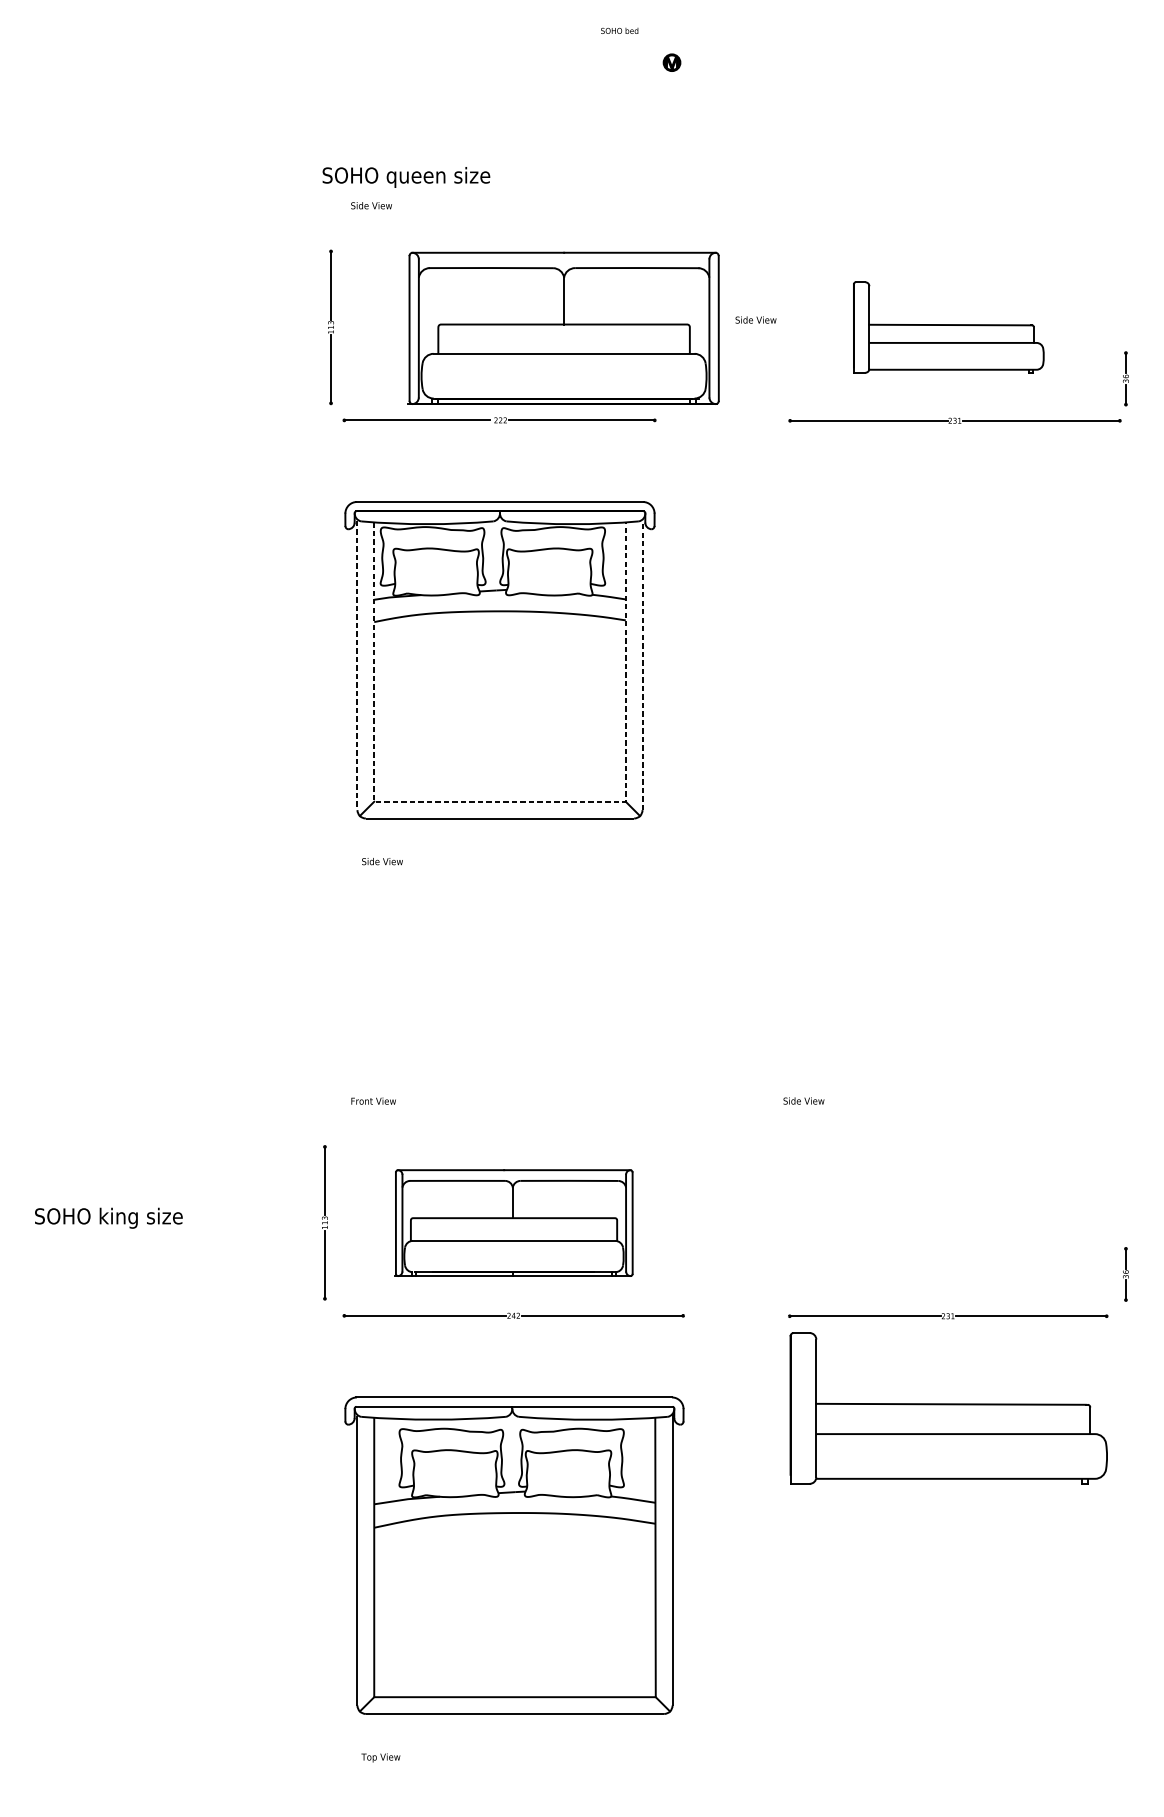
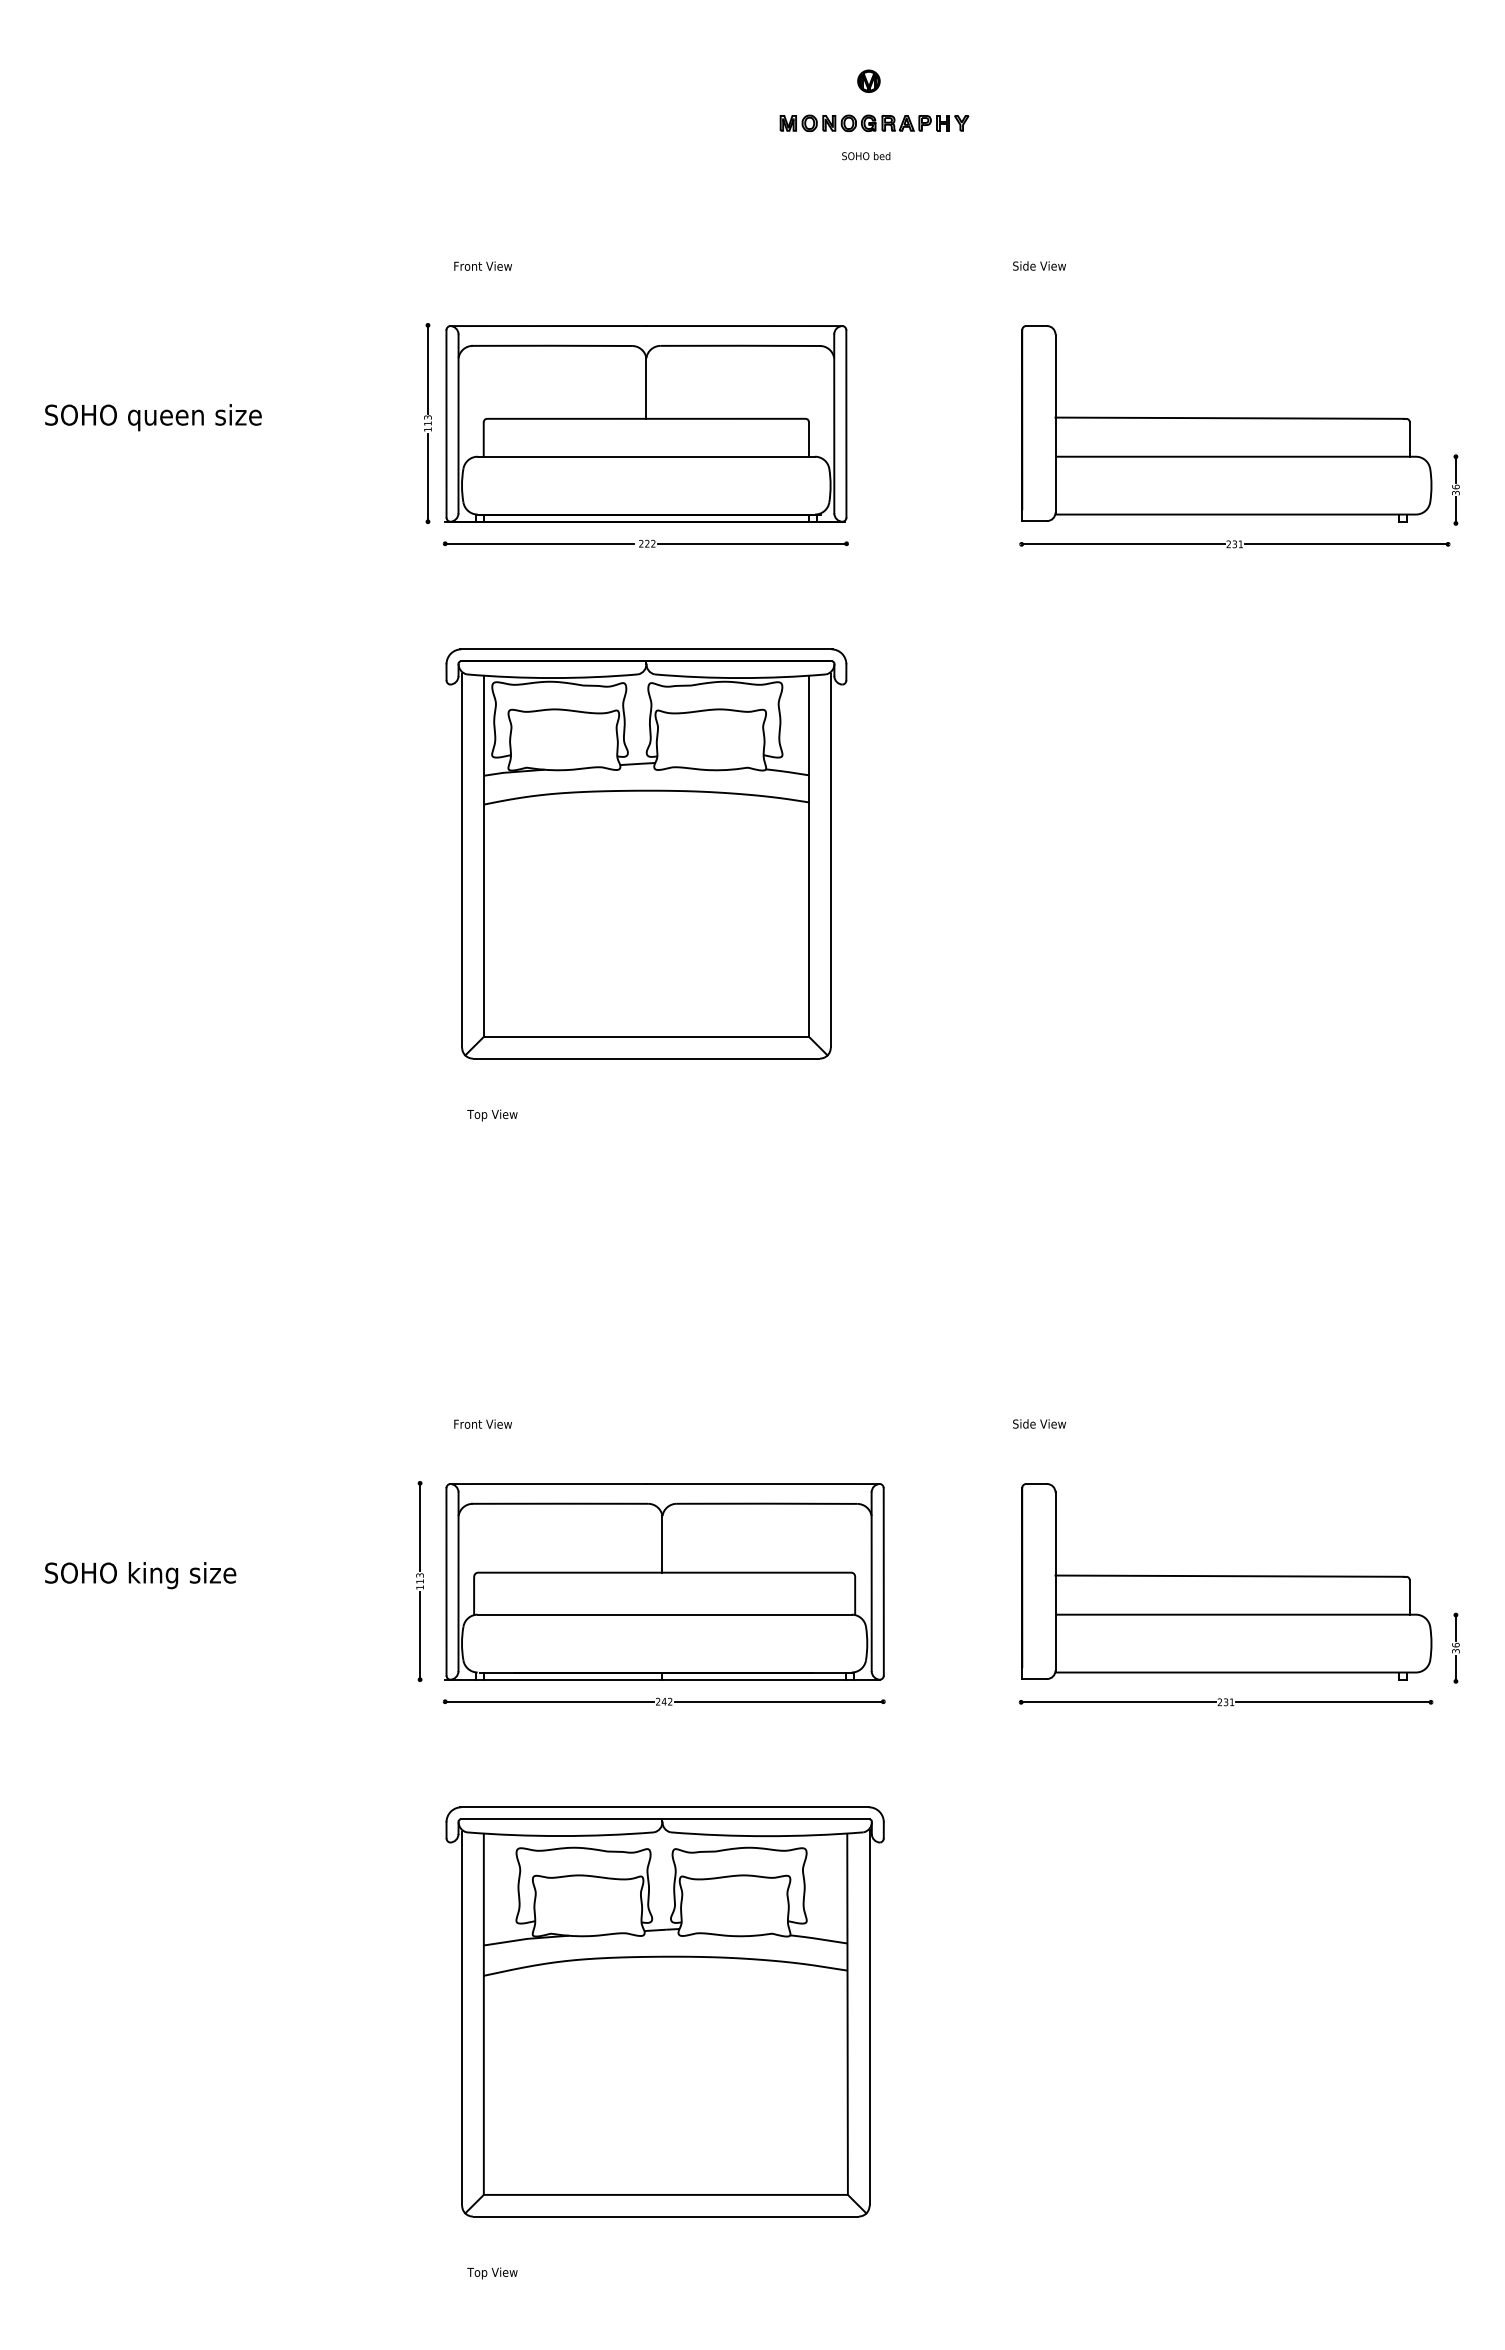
text: (619, 31) -> (866, 156), moved
part: (676, 94) -> (874, 122), added
text: (406, 177) -> (153, 417), moved
text: (373, 205) -> (482, 265), Side View -> Front View
text: (755, 319) -> (1039, 265), moved
part: (948, 327) -> (1226, 423), size x1.67
part: (563, 328) -> (645, 423), moved
line: (642, 665) -> (830, 860), dashed -> solid
line: (357, 666) -> (462, 861), dashed -> solid
line: (500, 801) -> (646, 1036), dashed -> solid
text: (381, 862) -> (493, 1115), Side View -> Top View
part: (513, 1222) -> (664, 1581), size x1.43
part: (948, 1408) -> (1226, 1581), moved

